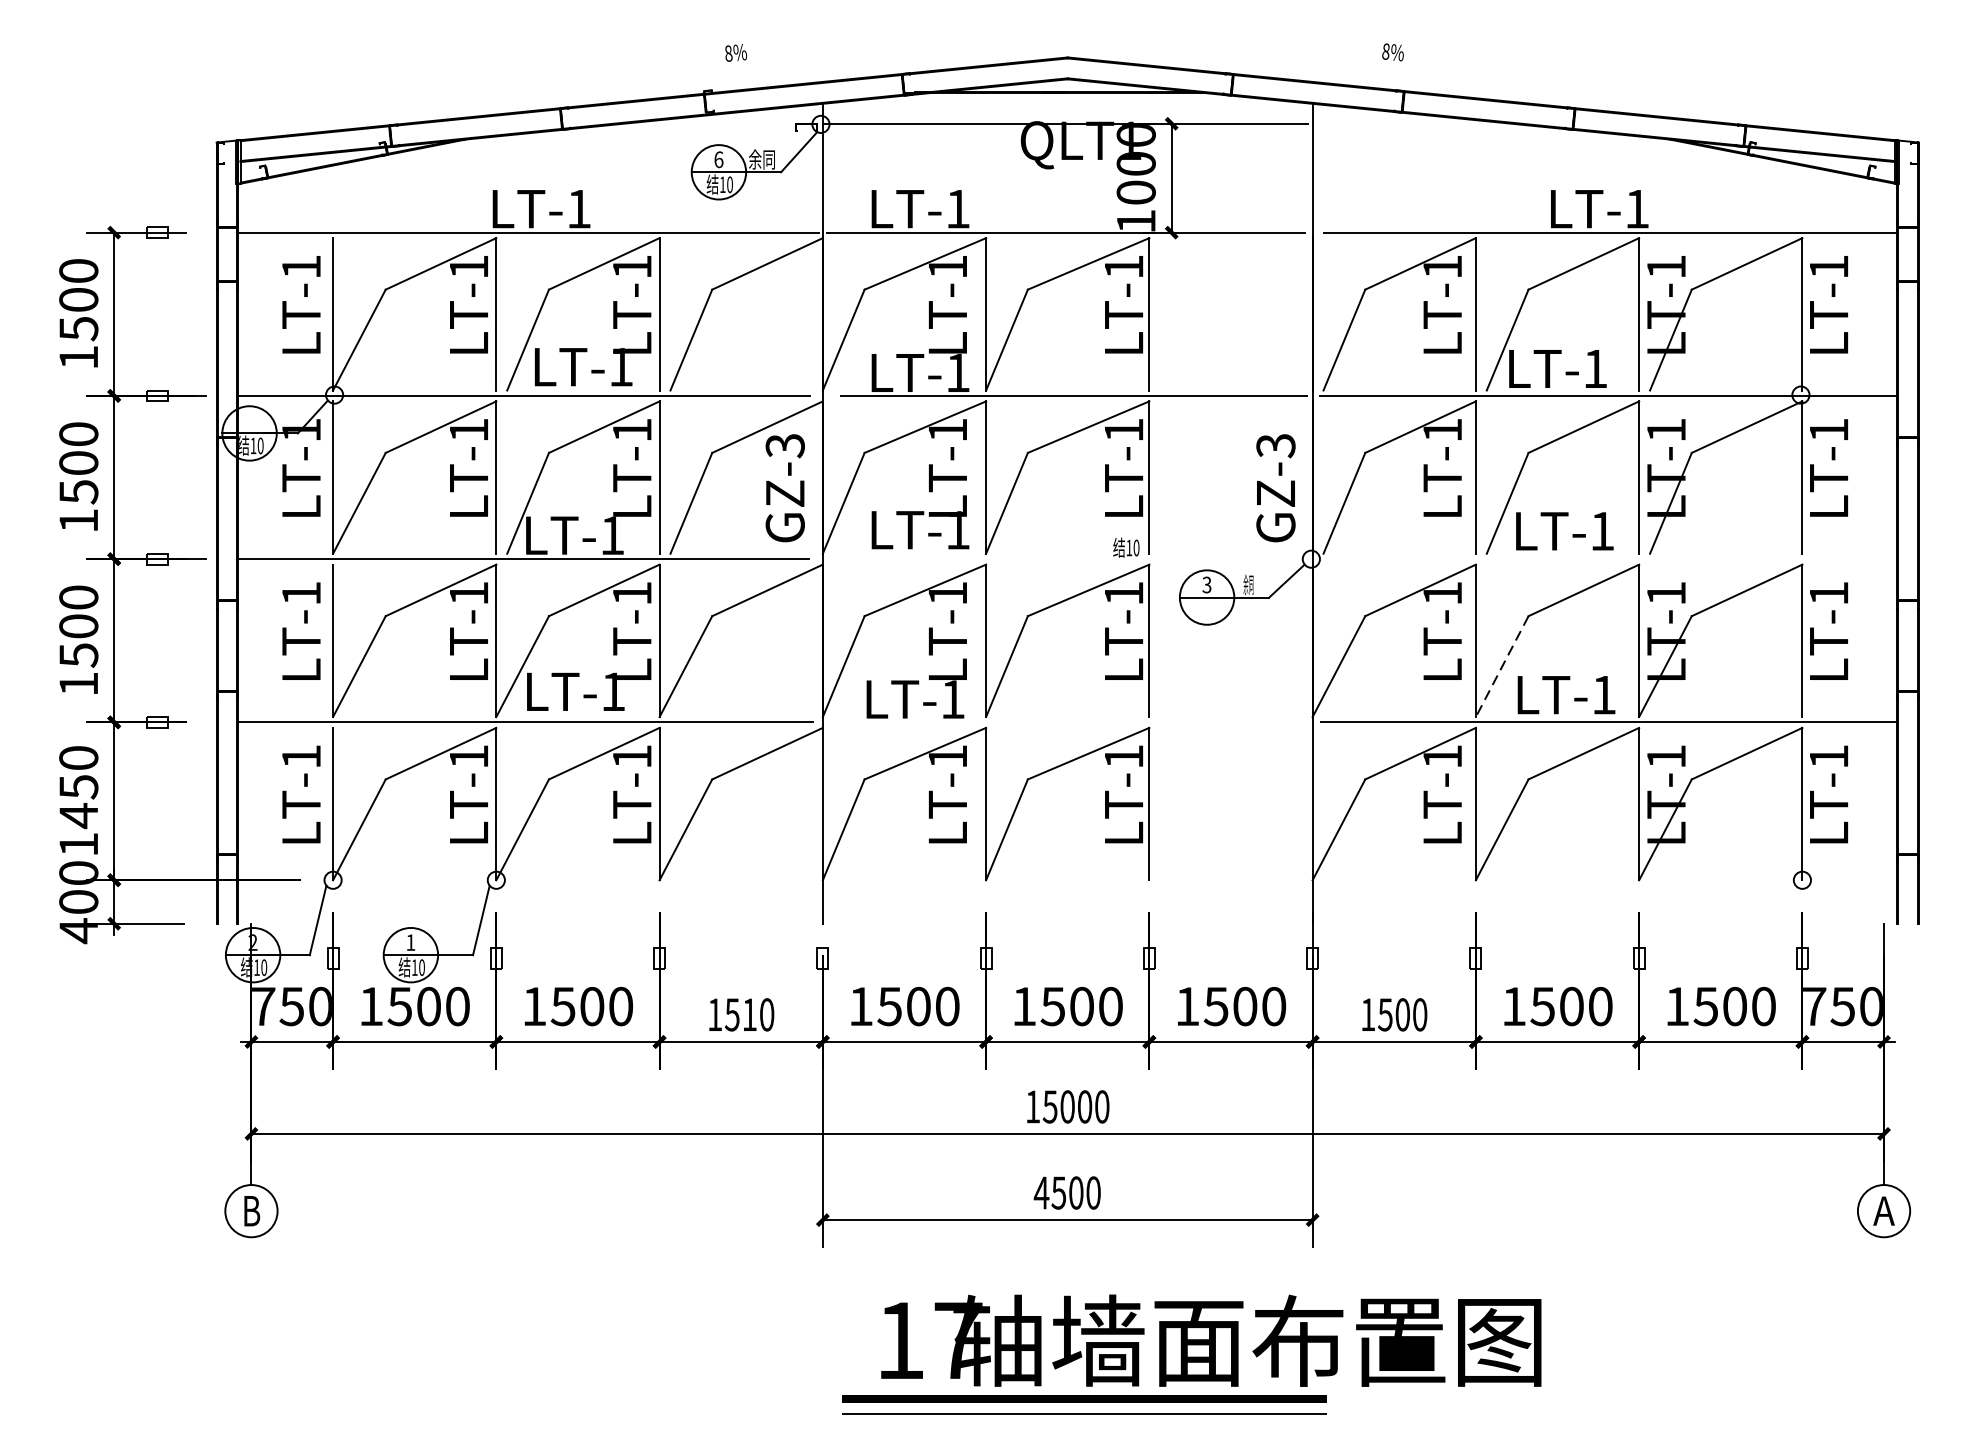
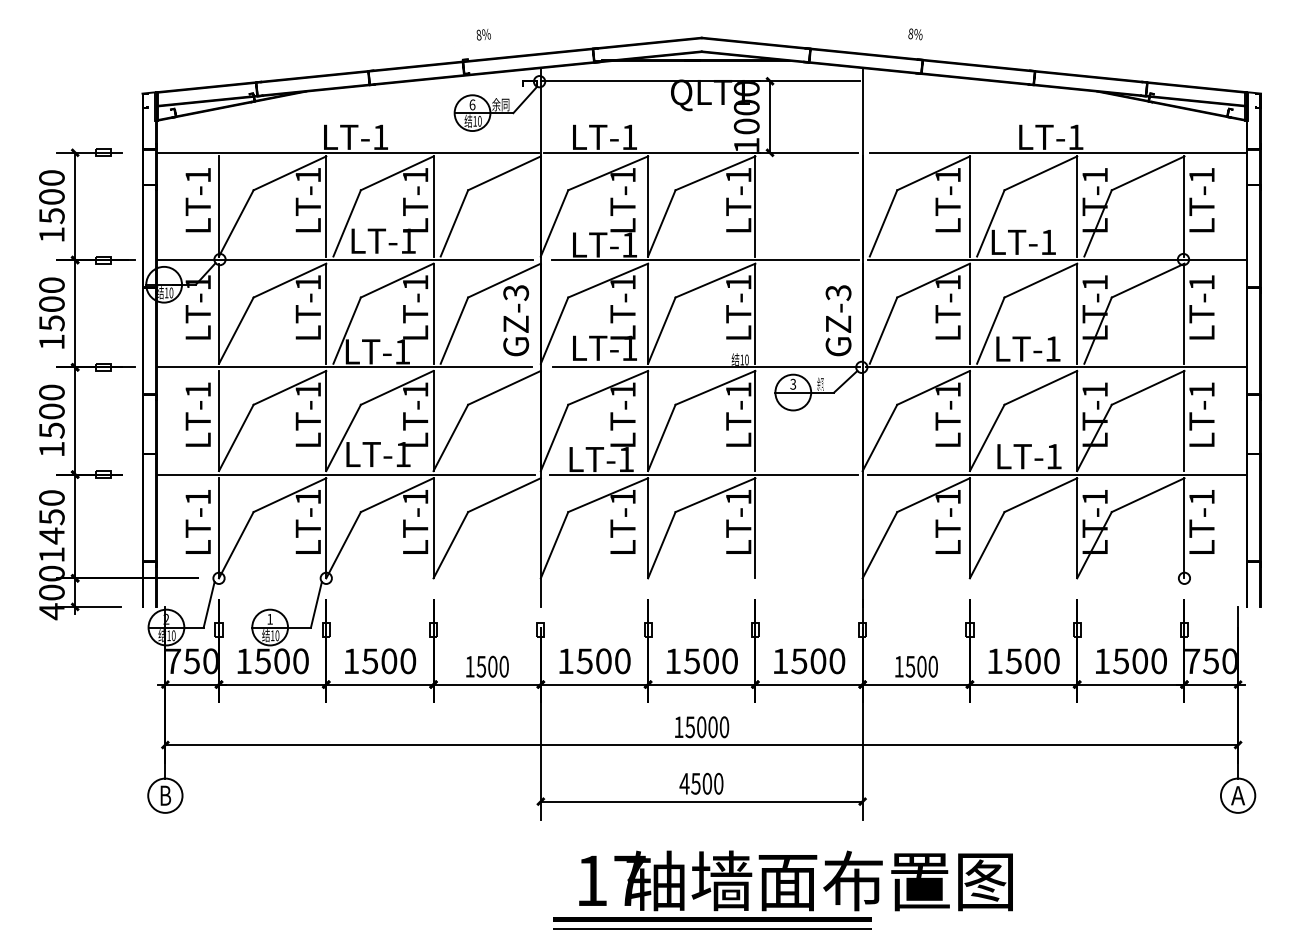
line: (1074, 559) -> (706, 367), added
line: (1606, 559) -> (1055, 367), added
line: (1501, 667) -> (986, 438), dashed -> solid
line: (1070, 722) -> (703, 474), added
text: (749, 1014) -> (492, 666), 1510 -> 1500

